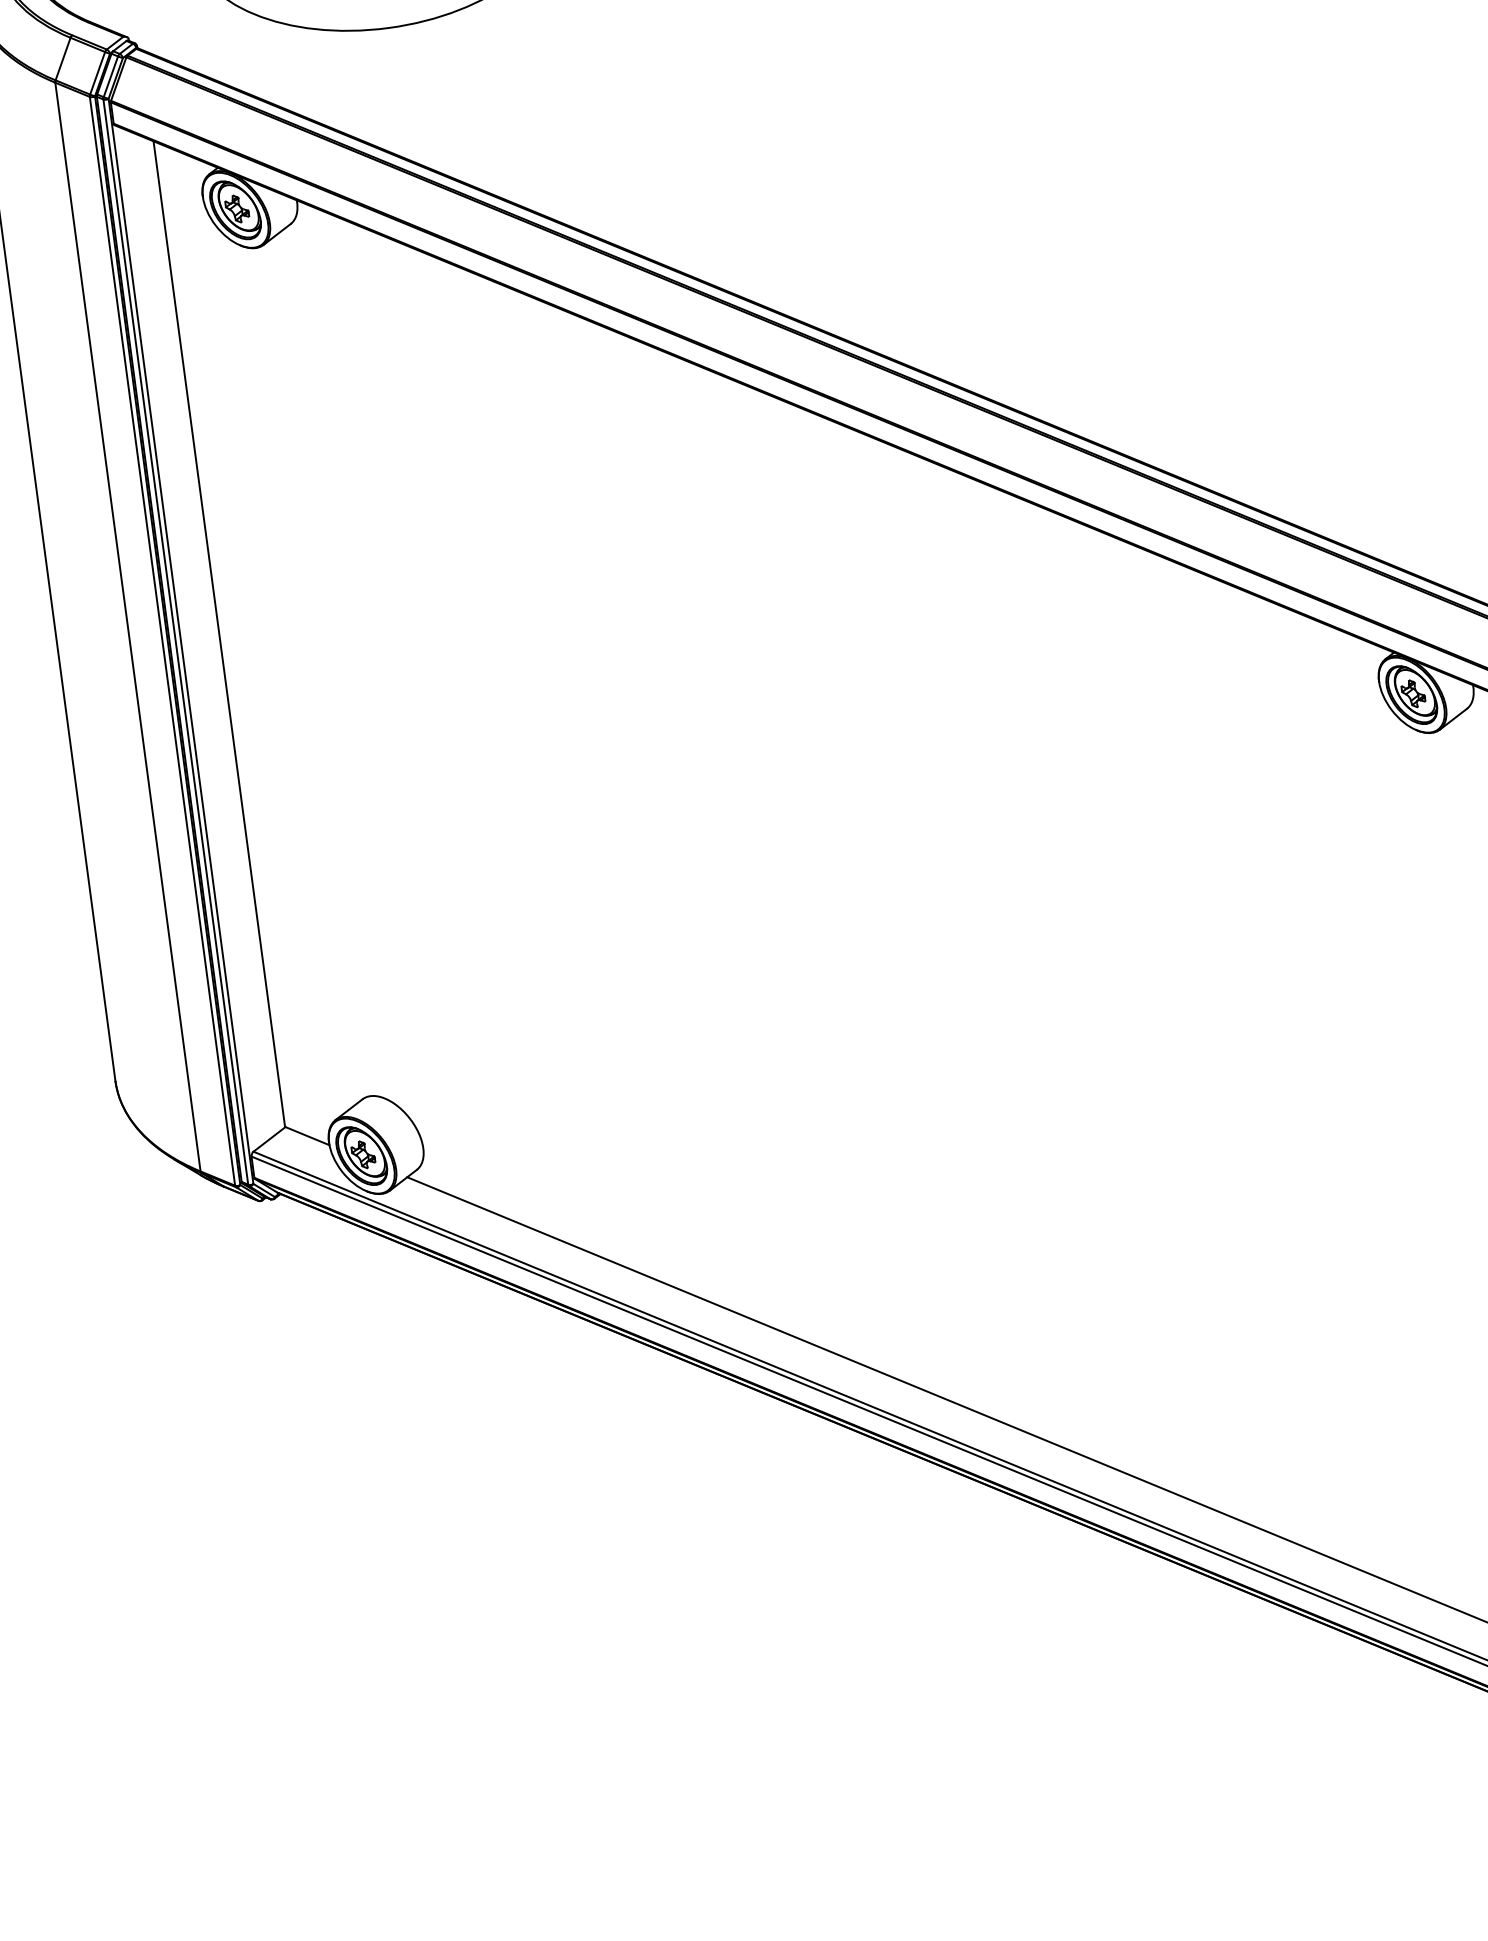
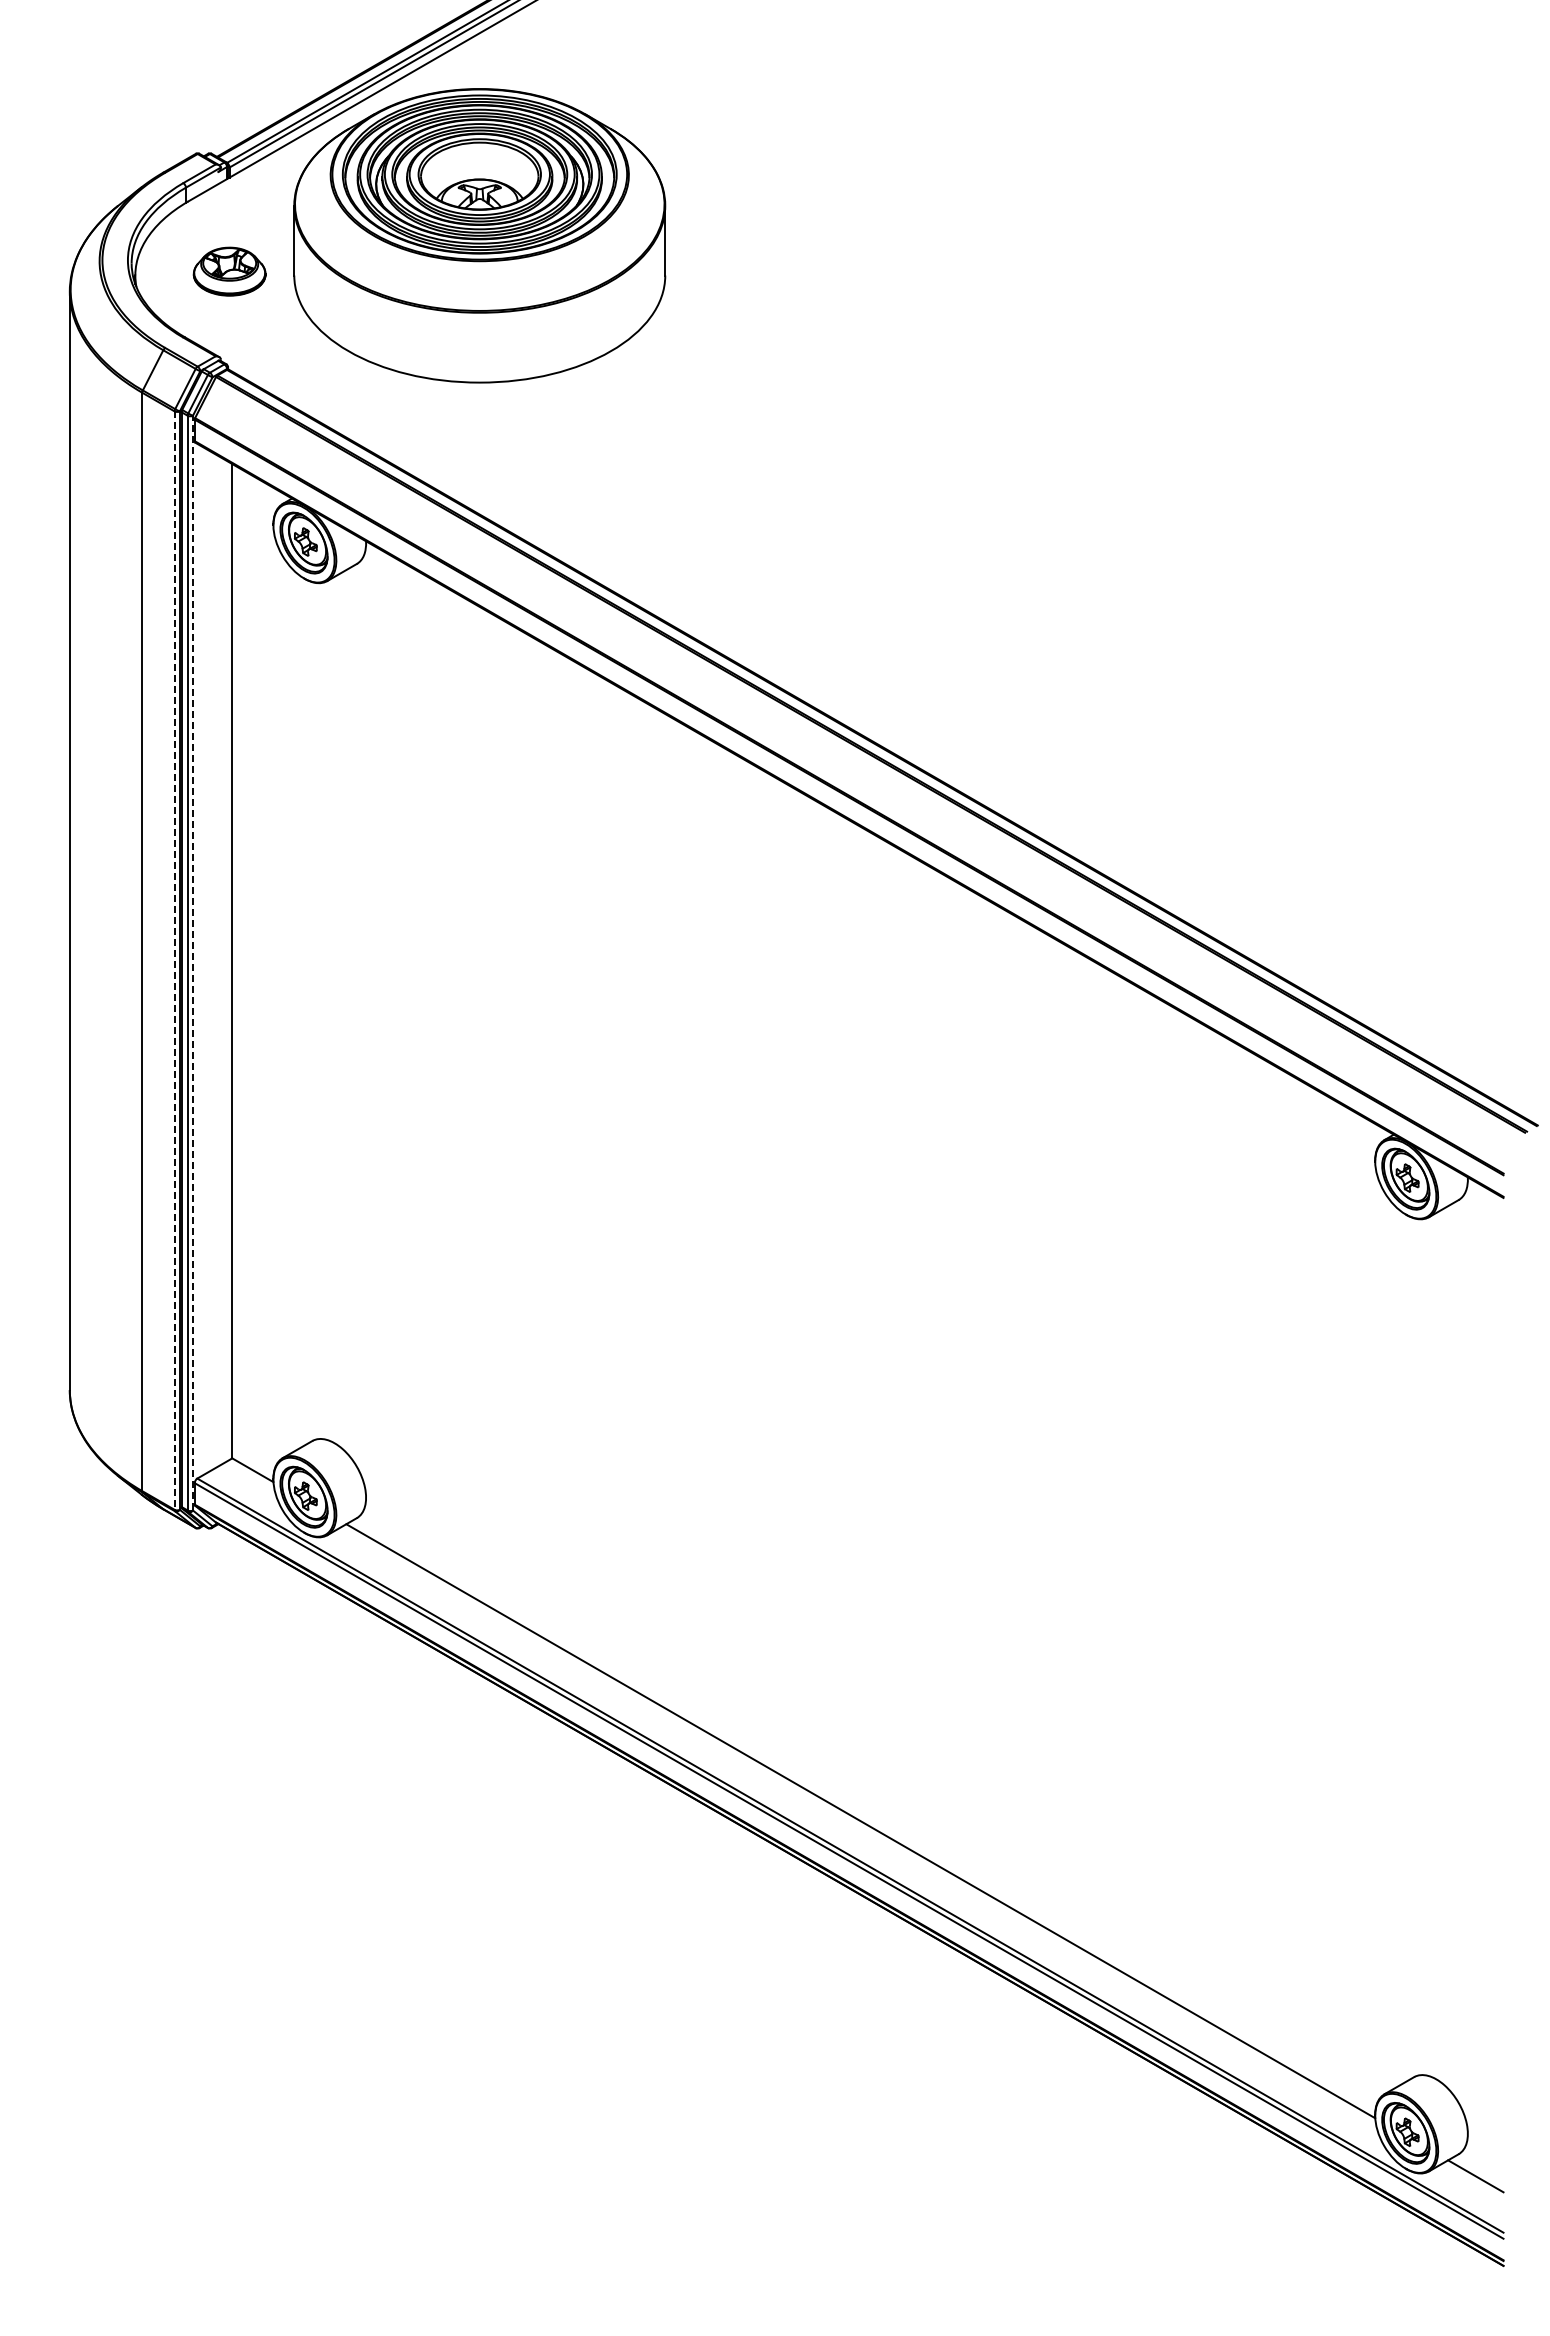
line: (180, 640) -> (192, 962), solid -> dashed
line: (162, 642) -> (174, 961), solid -> dashed

